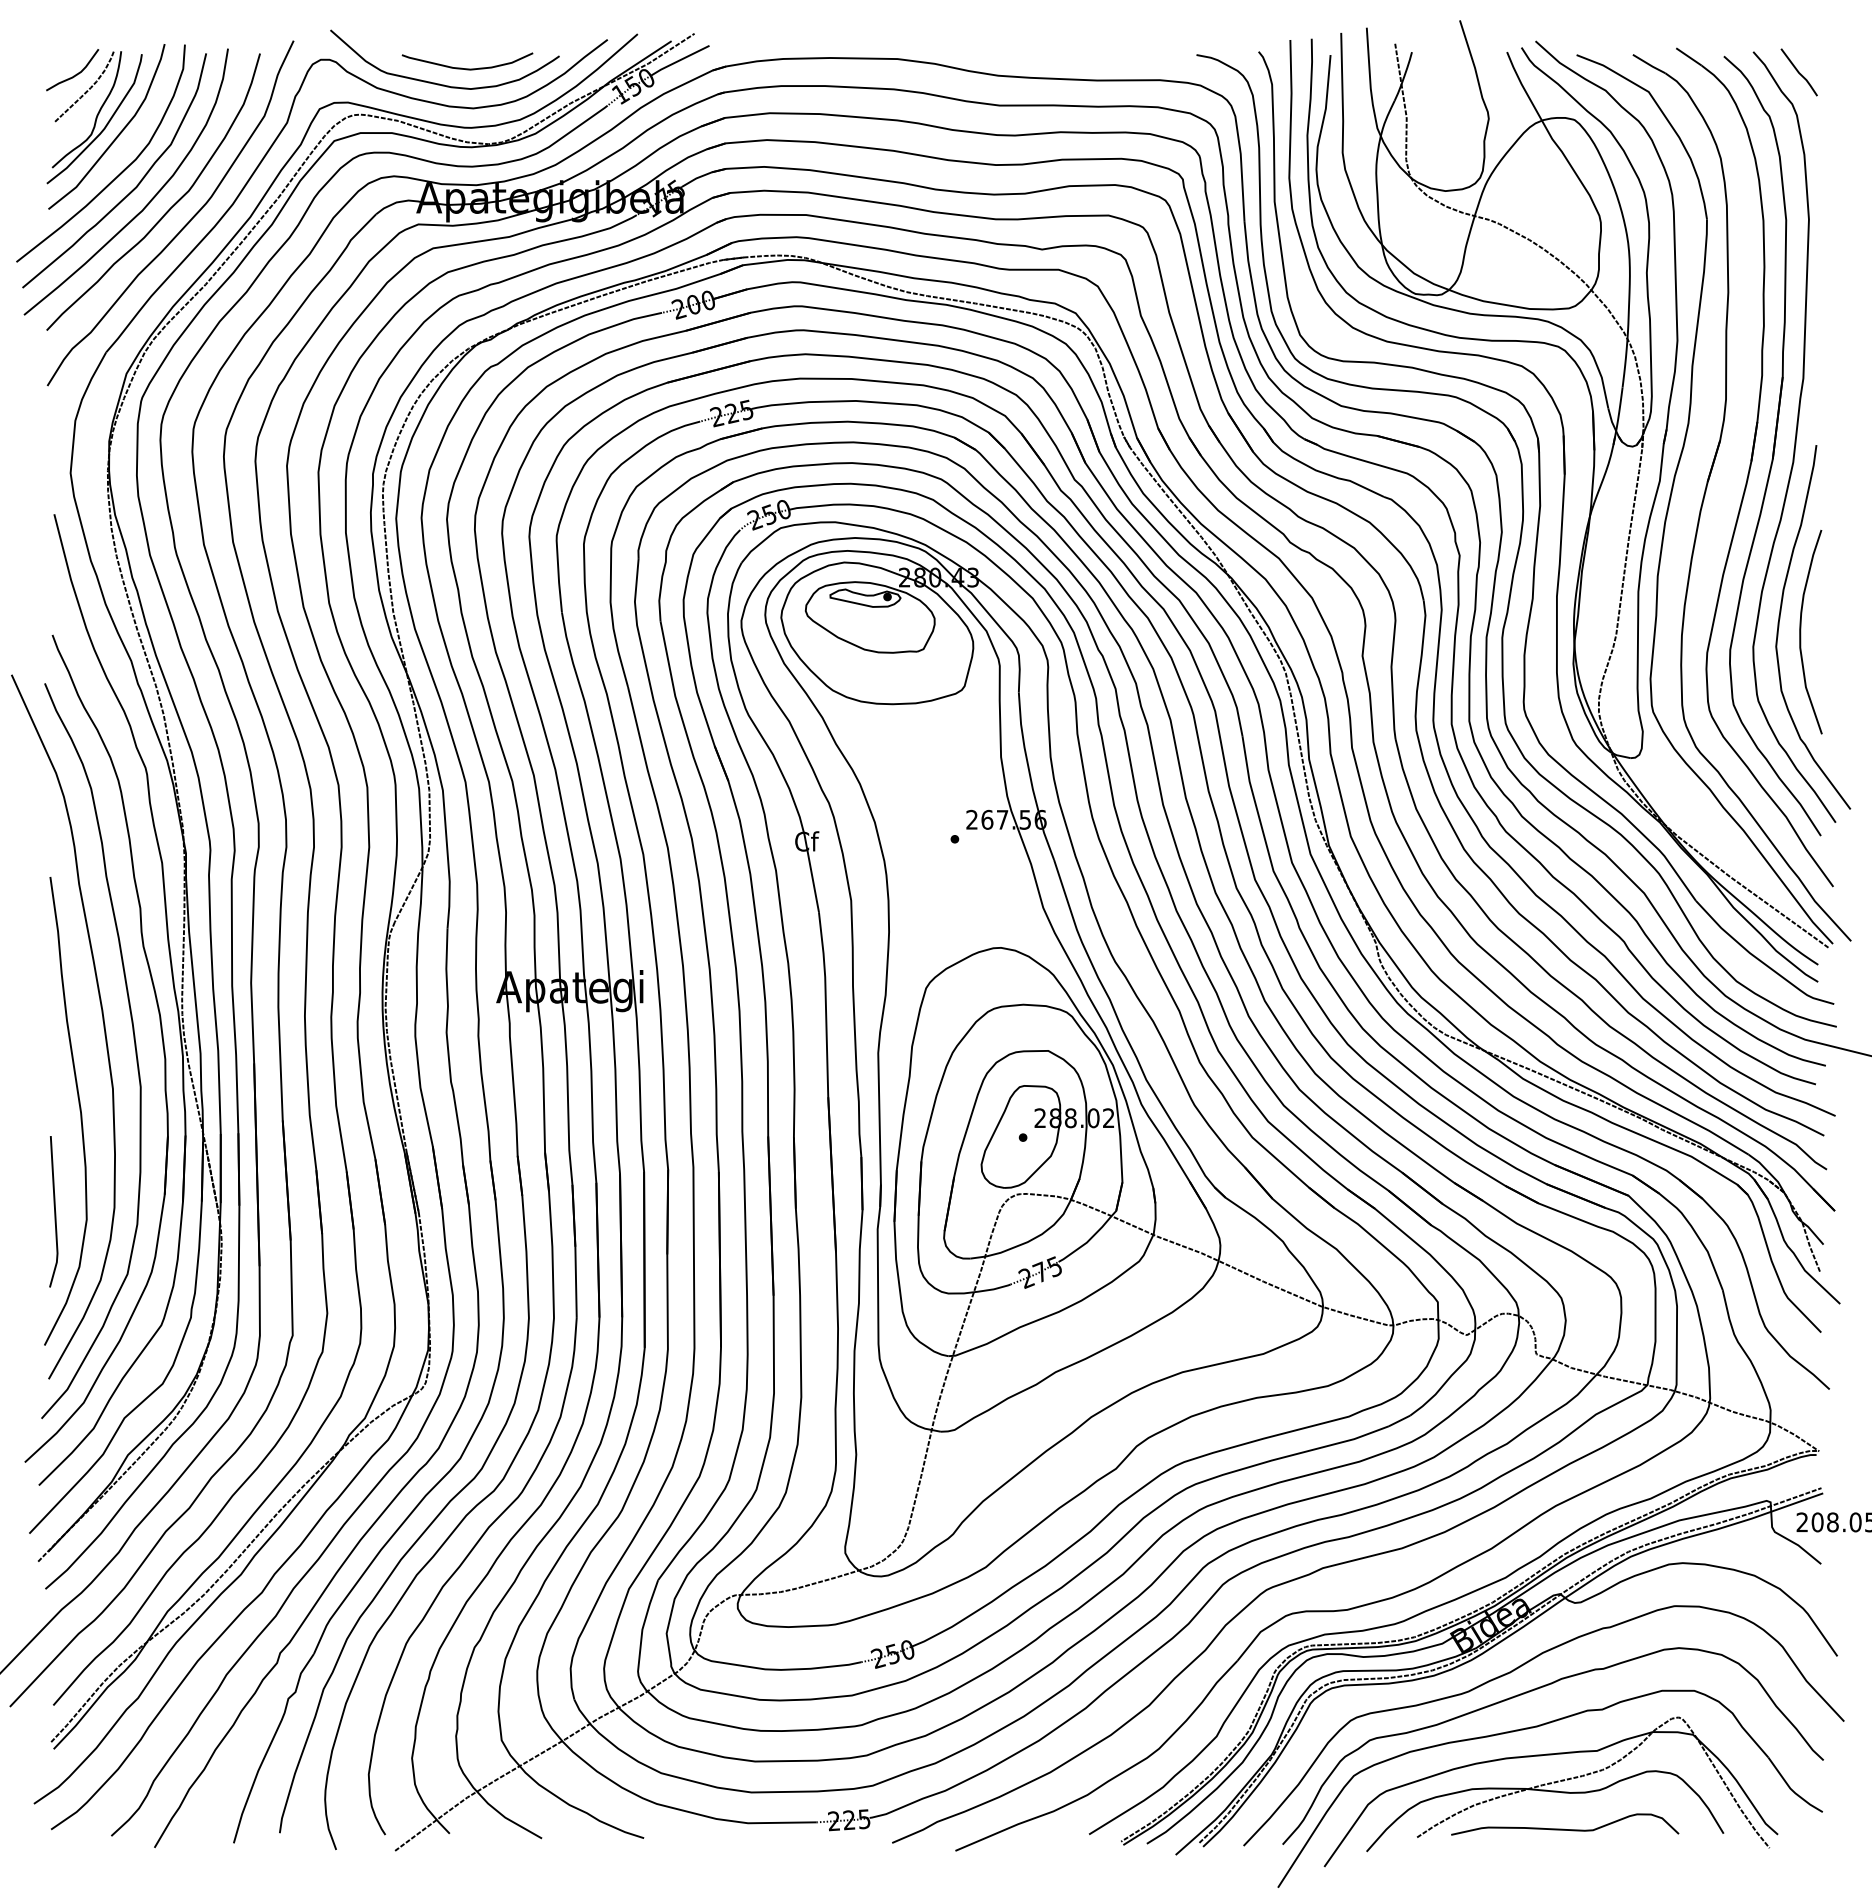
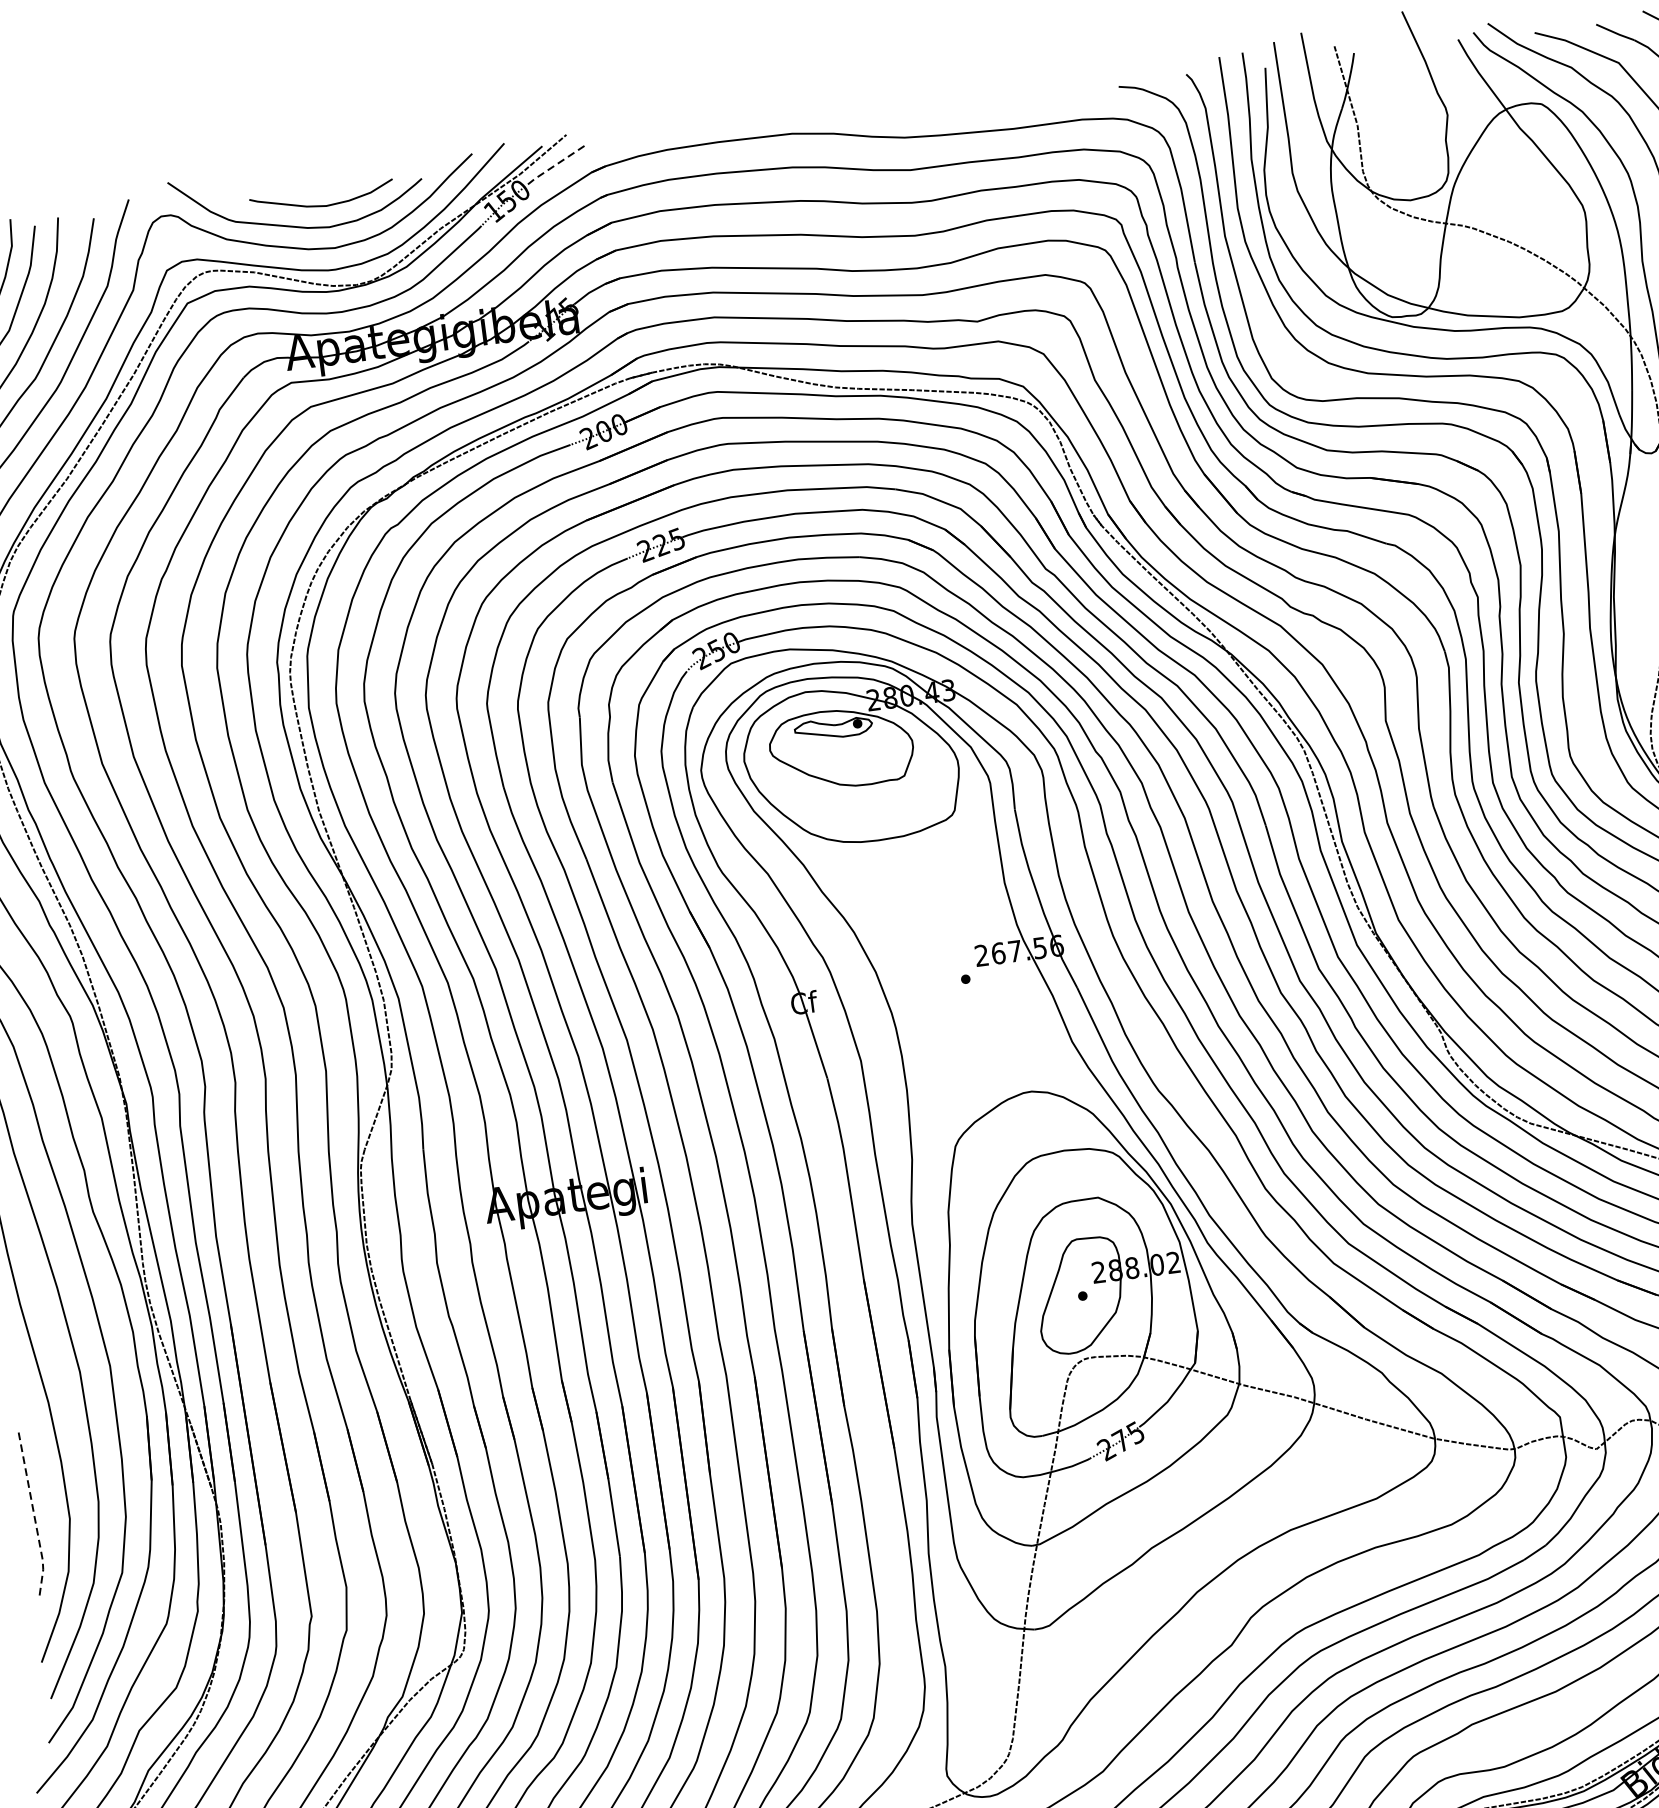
line: (679, 60) -> (553, 166), solid -> dashed
line: (55, 1213) -> (34, 1516), solid -> dashed

